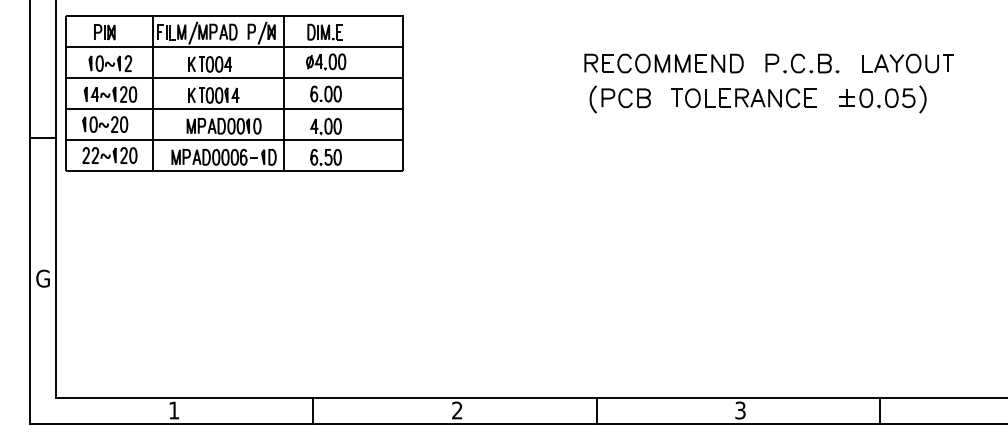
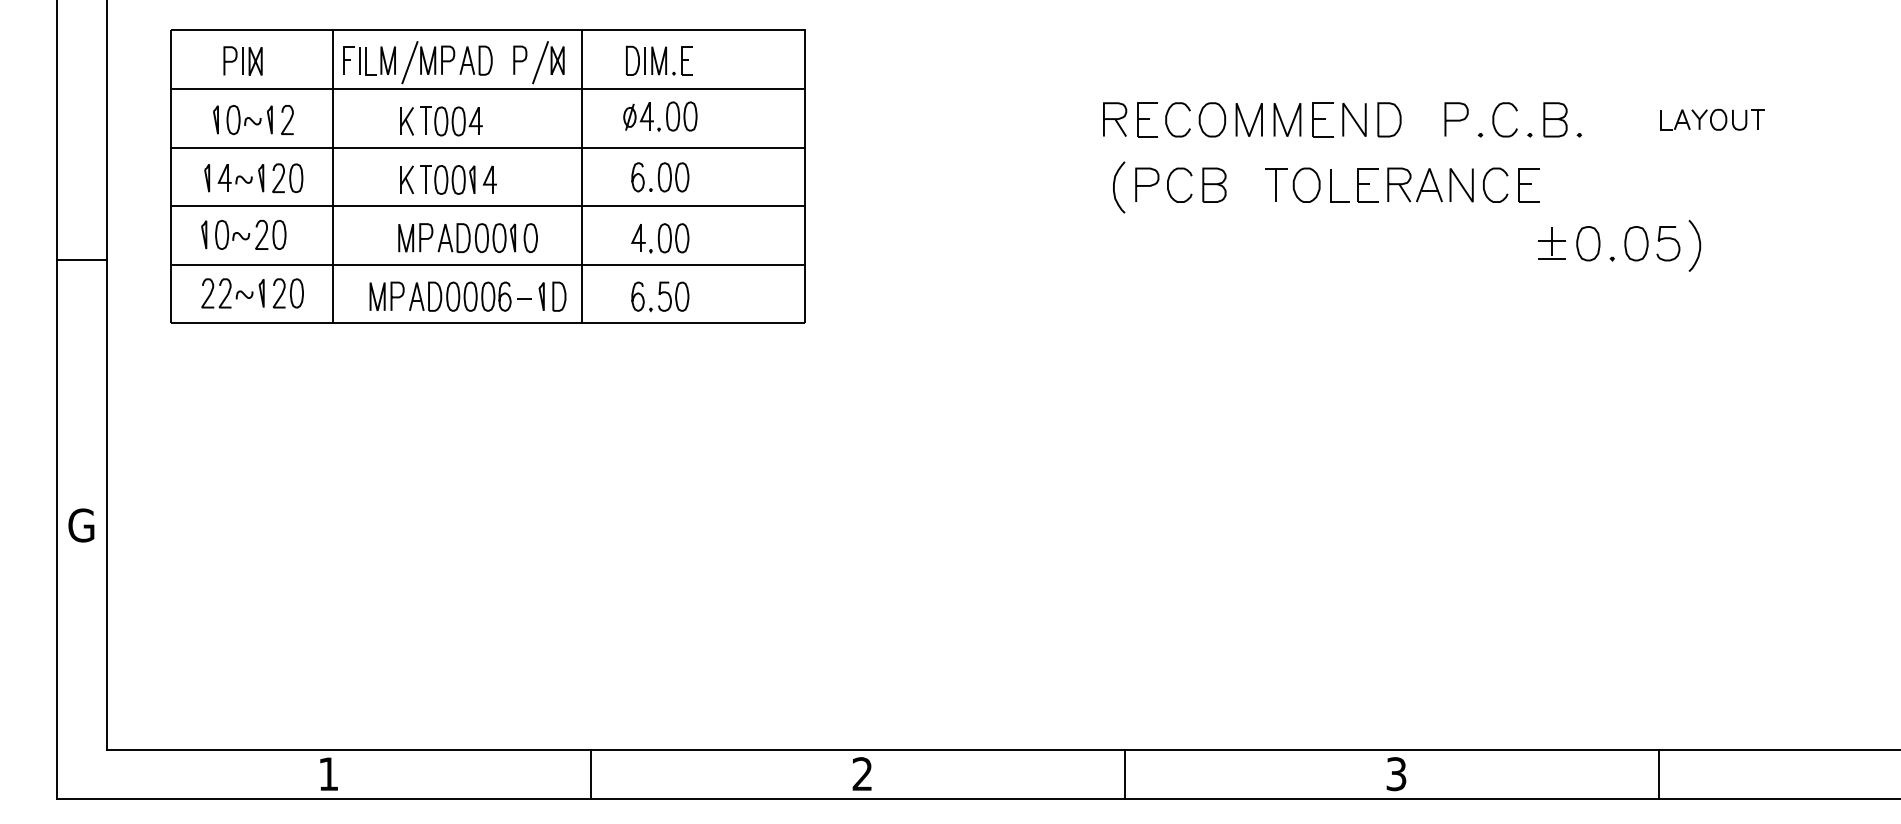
part: (907, 63) -> (1711, 119), size x0.6
part: (234, 93) -> (487, 176), moved
part: (882, 99) -> (1618, 246), moved

